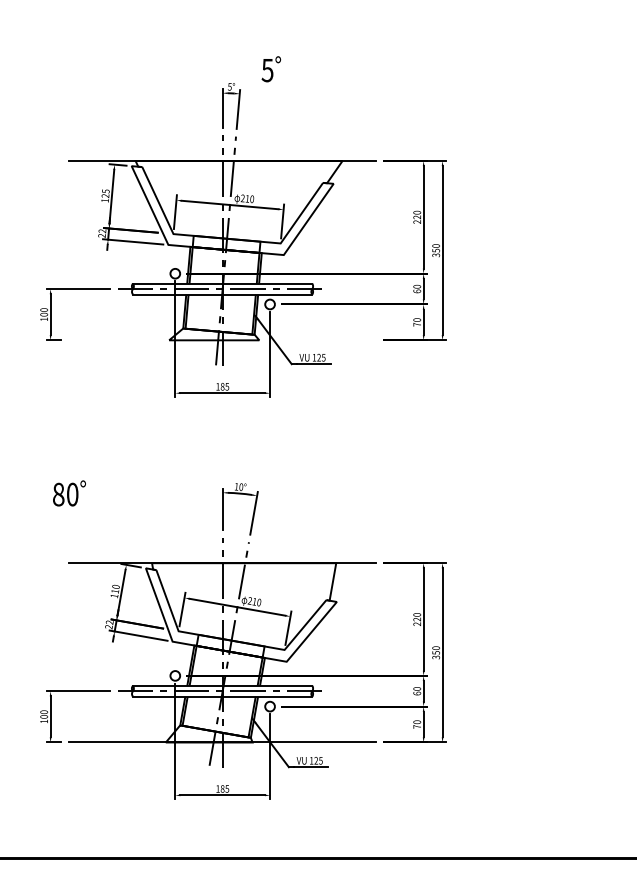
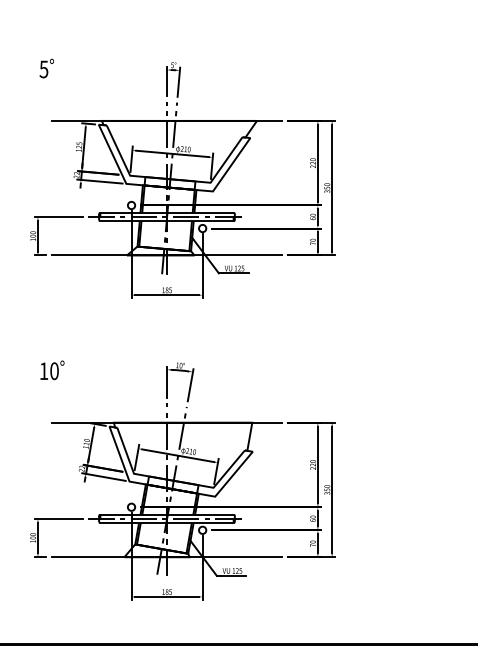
text: (271, 69) -> (46, 68), moved
line: (222, 340) -> (166, 255), added
text: (58, 494) -> (43, 371), 80 -> 10

